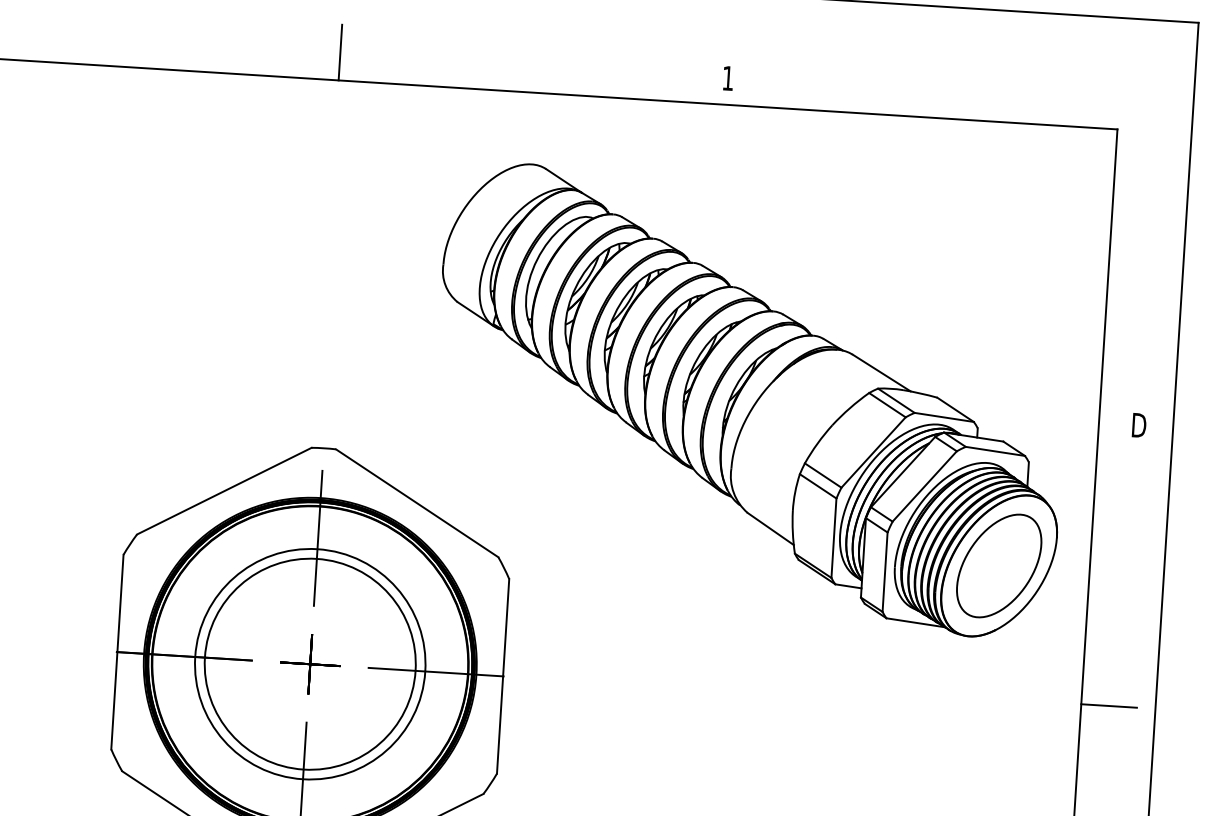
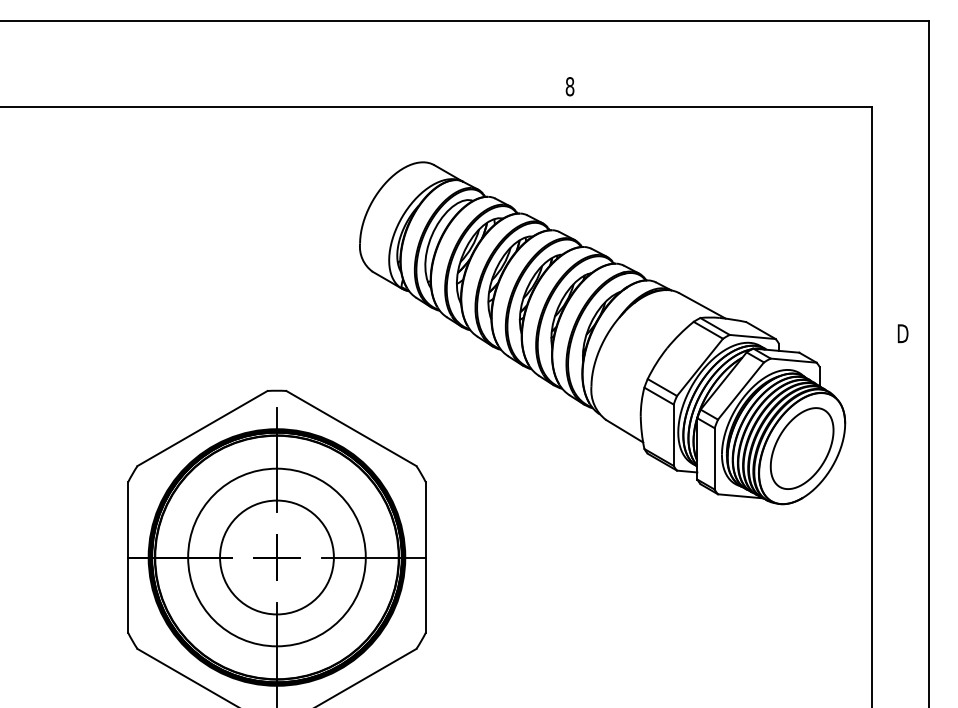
line: (340, 52) -> (270, 85), removed
text: (727, 78) -> (569, 86), 1 -> 8
circle: (309, 664) -> (276, 557), size x0.7
line: (1107, 705) -> (892, 550), removed

